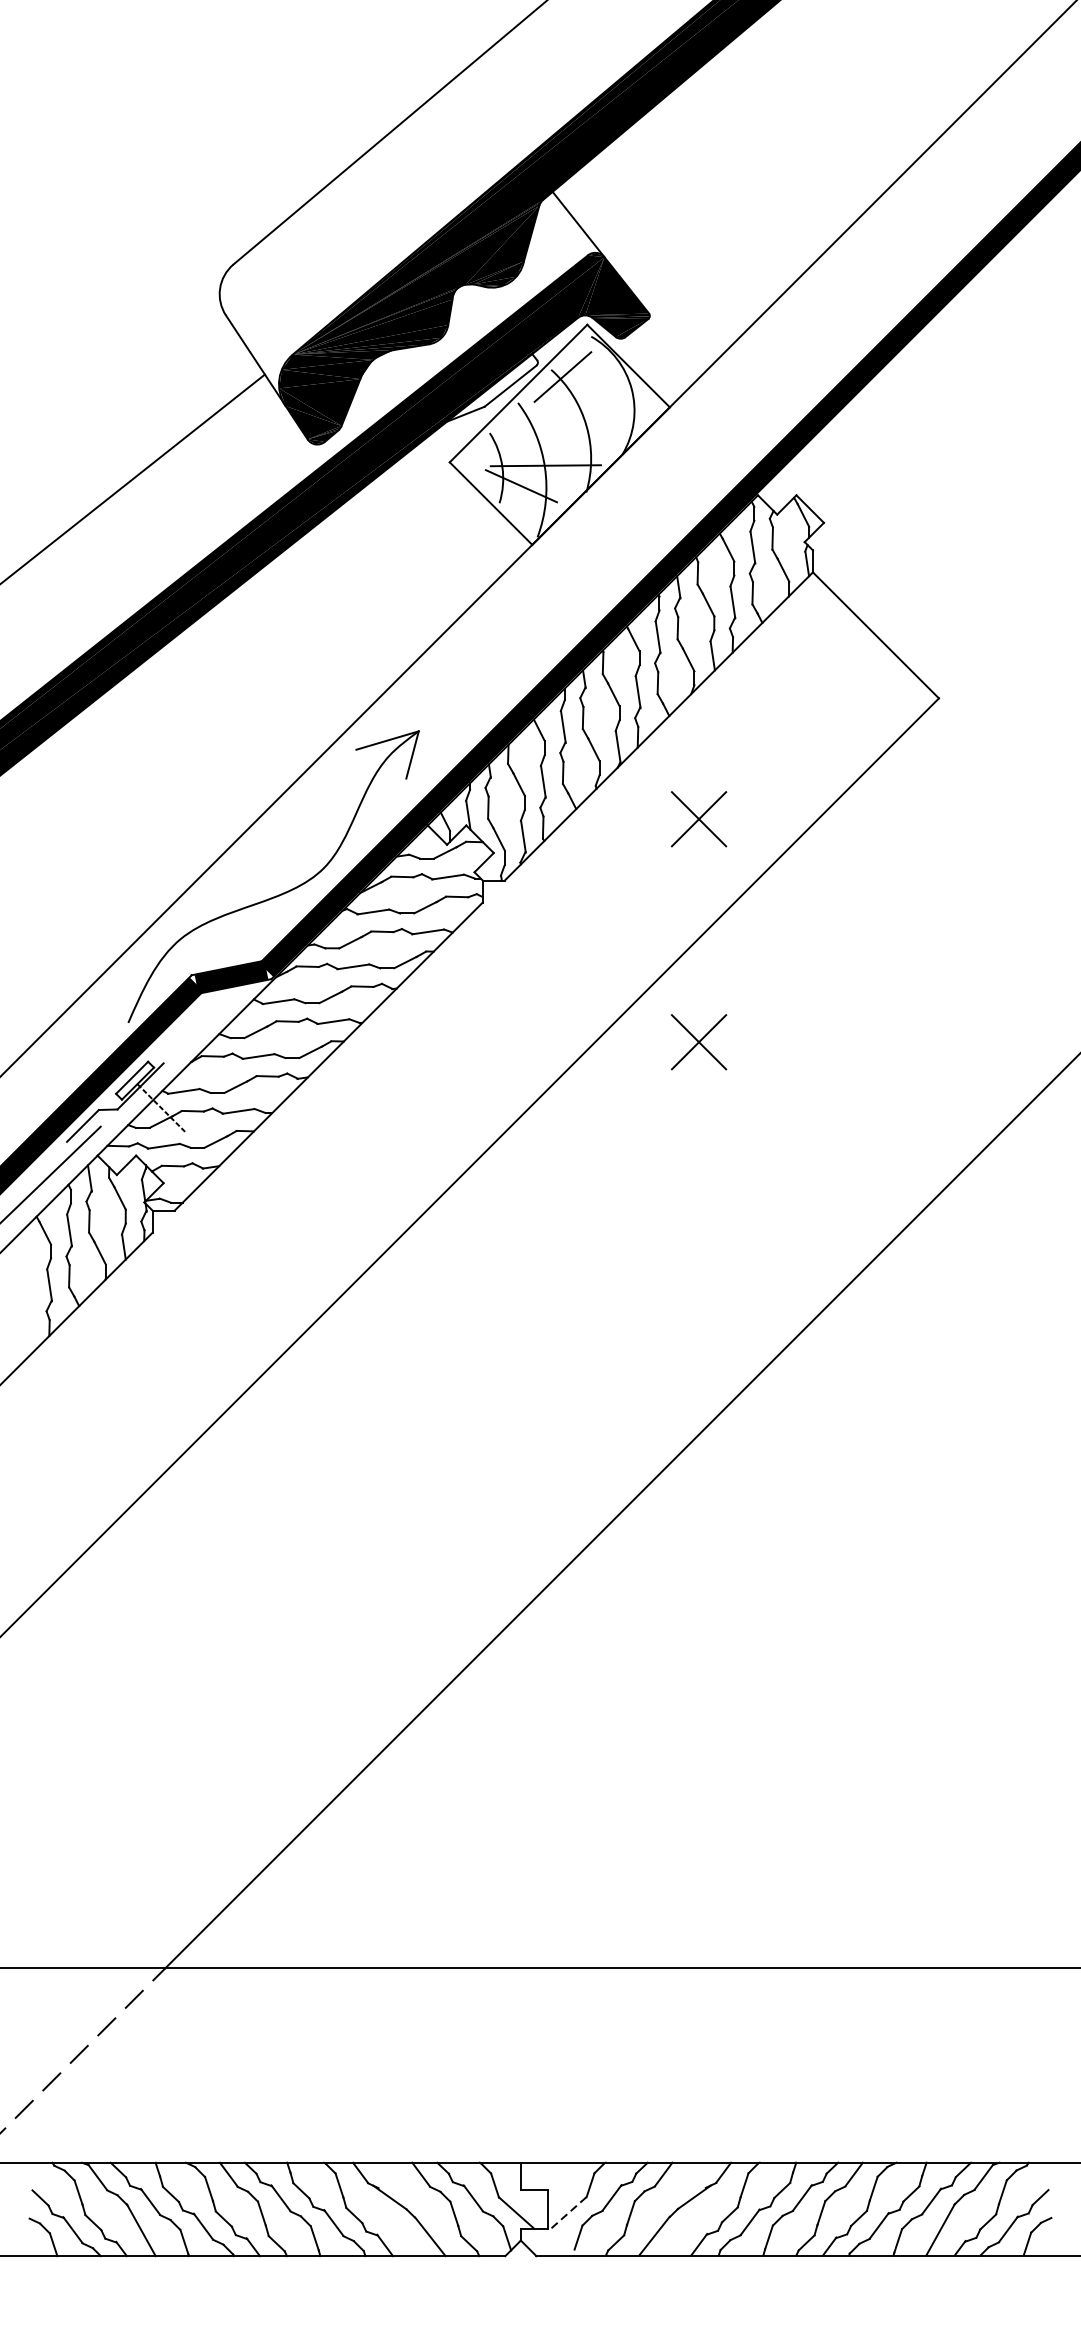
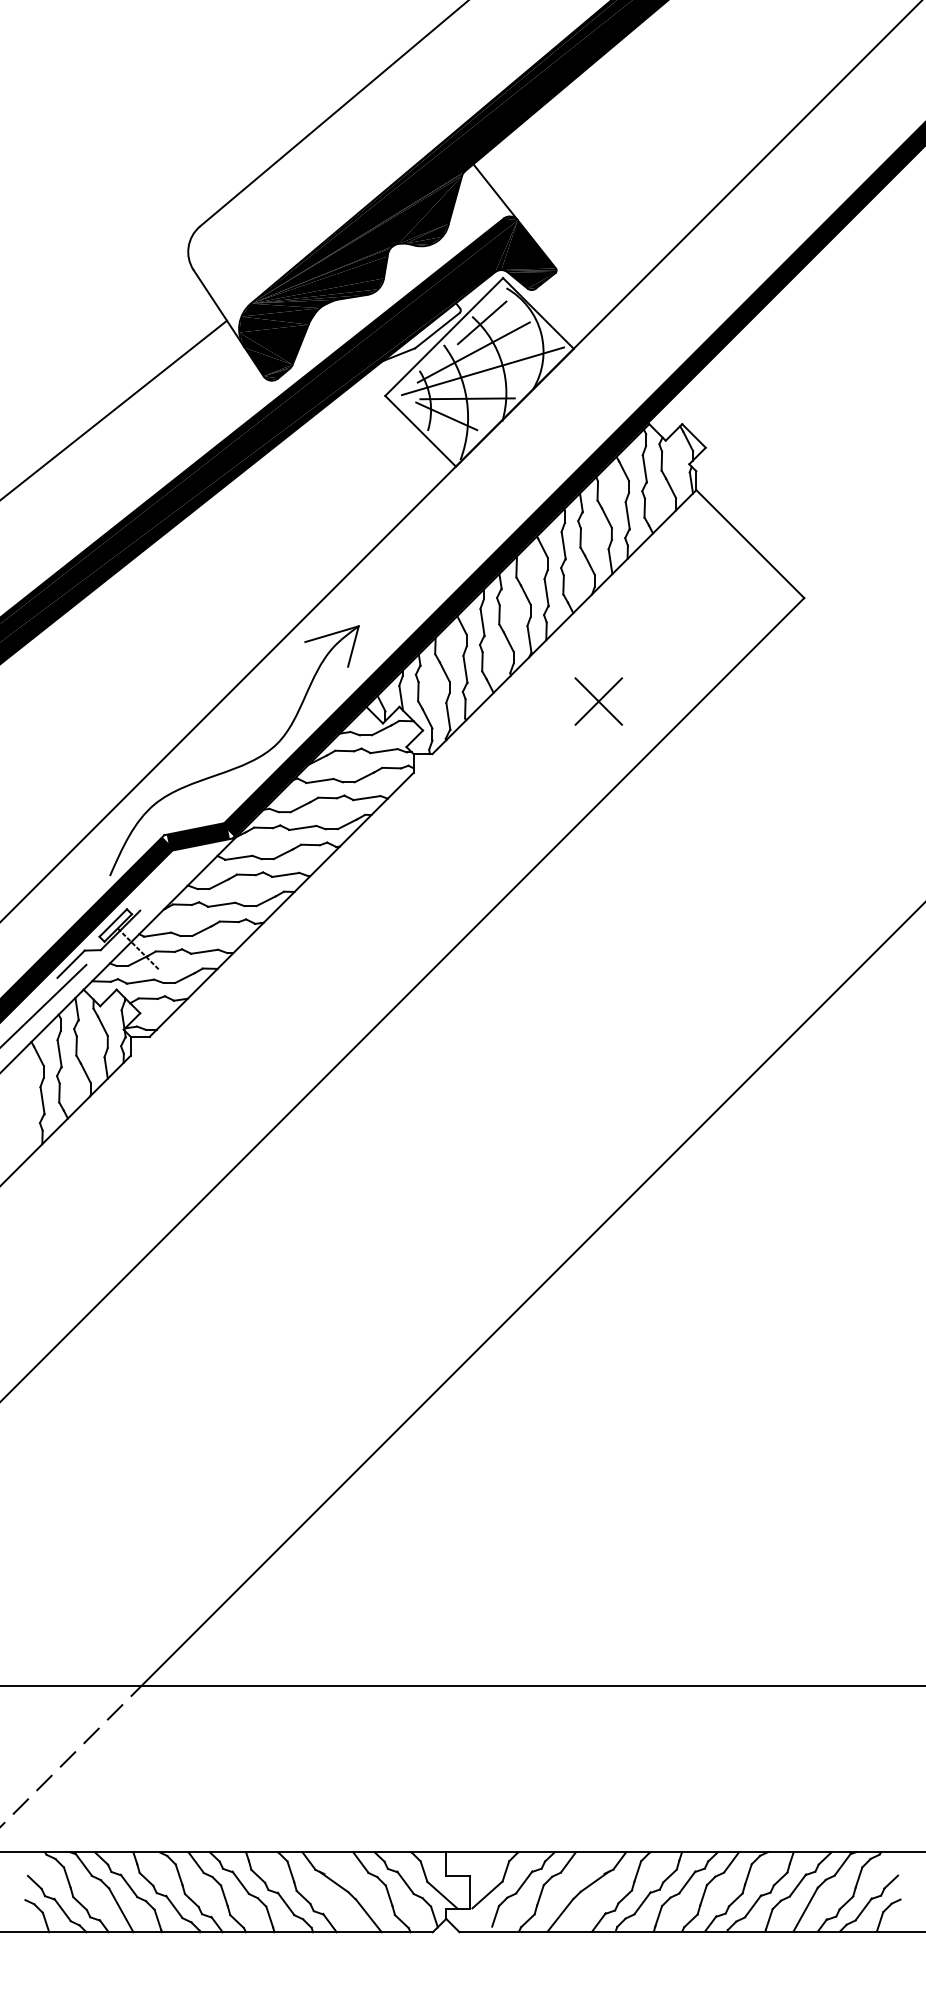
line: (552, 411) -> (473, 352), added
line: (563, 433) -> (482, 371), added
part: (698, 1042) -> (598, 892), removed
line: (569, 2212) -> (487, 1894), dashed -> solid

